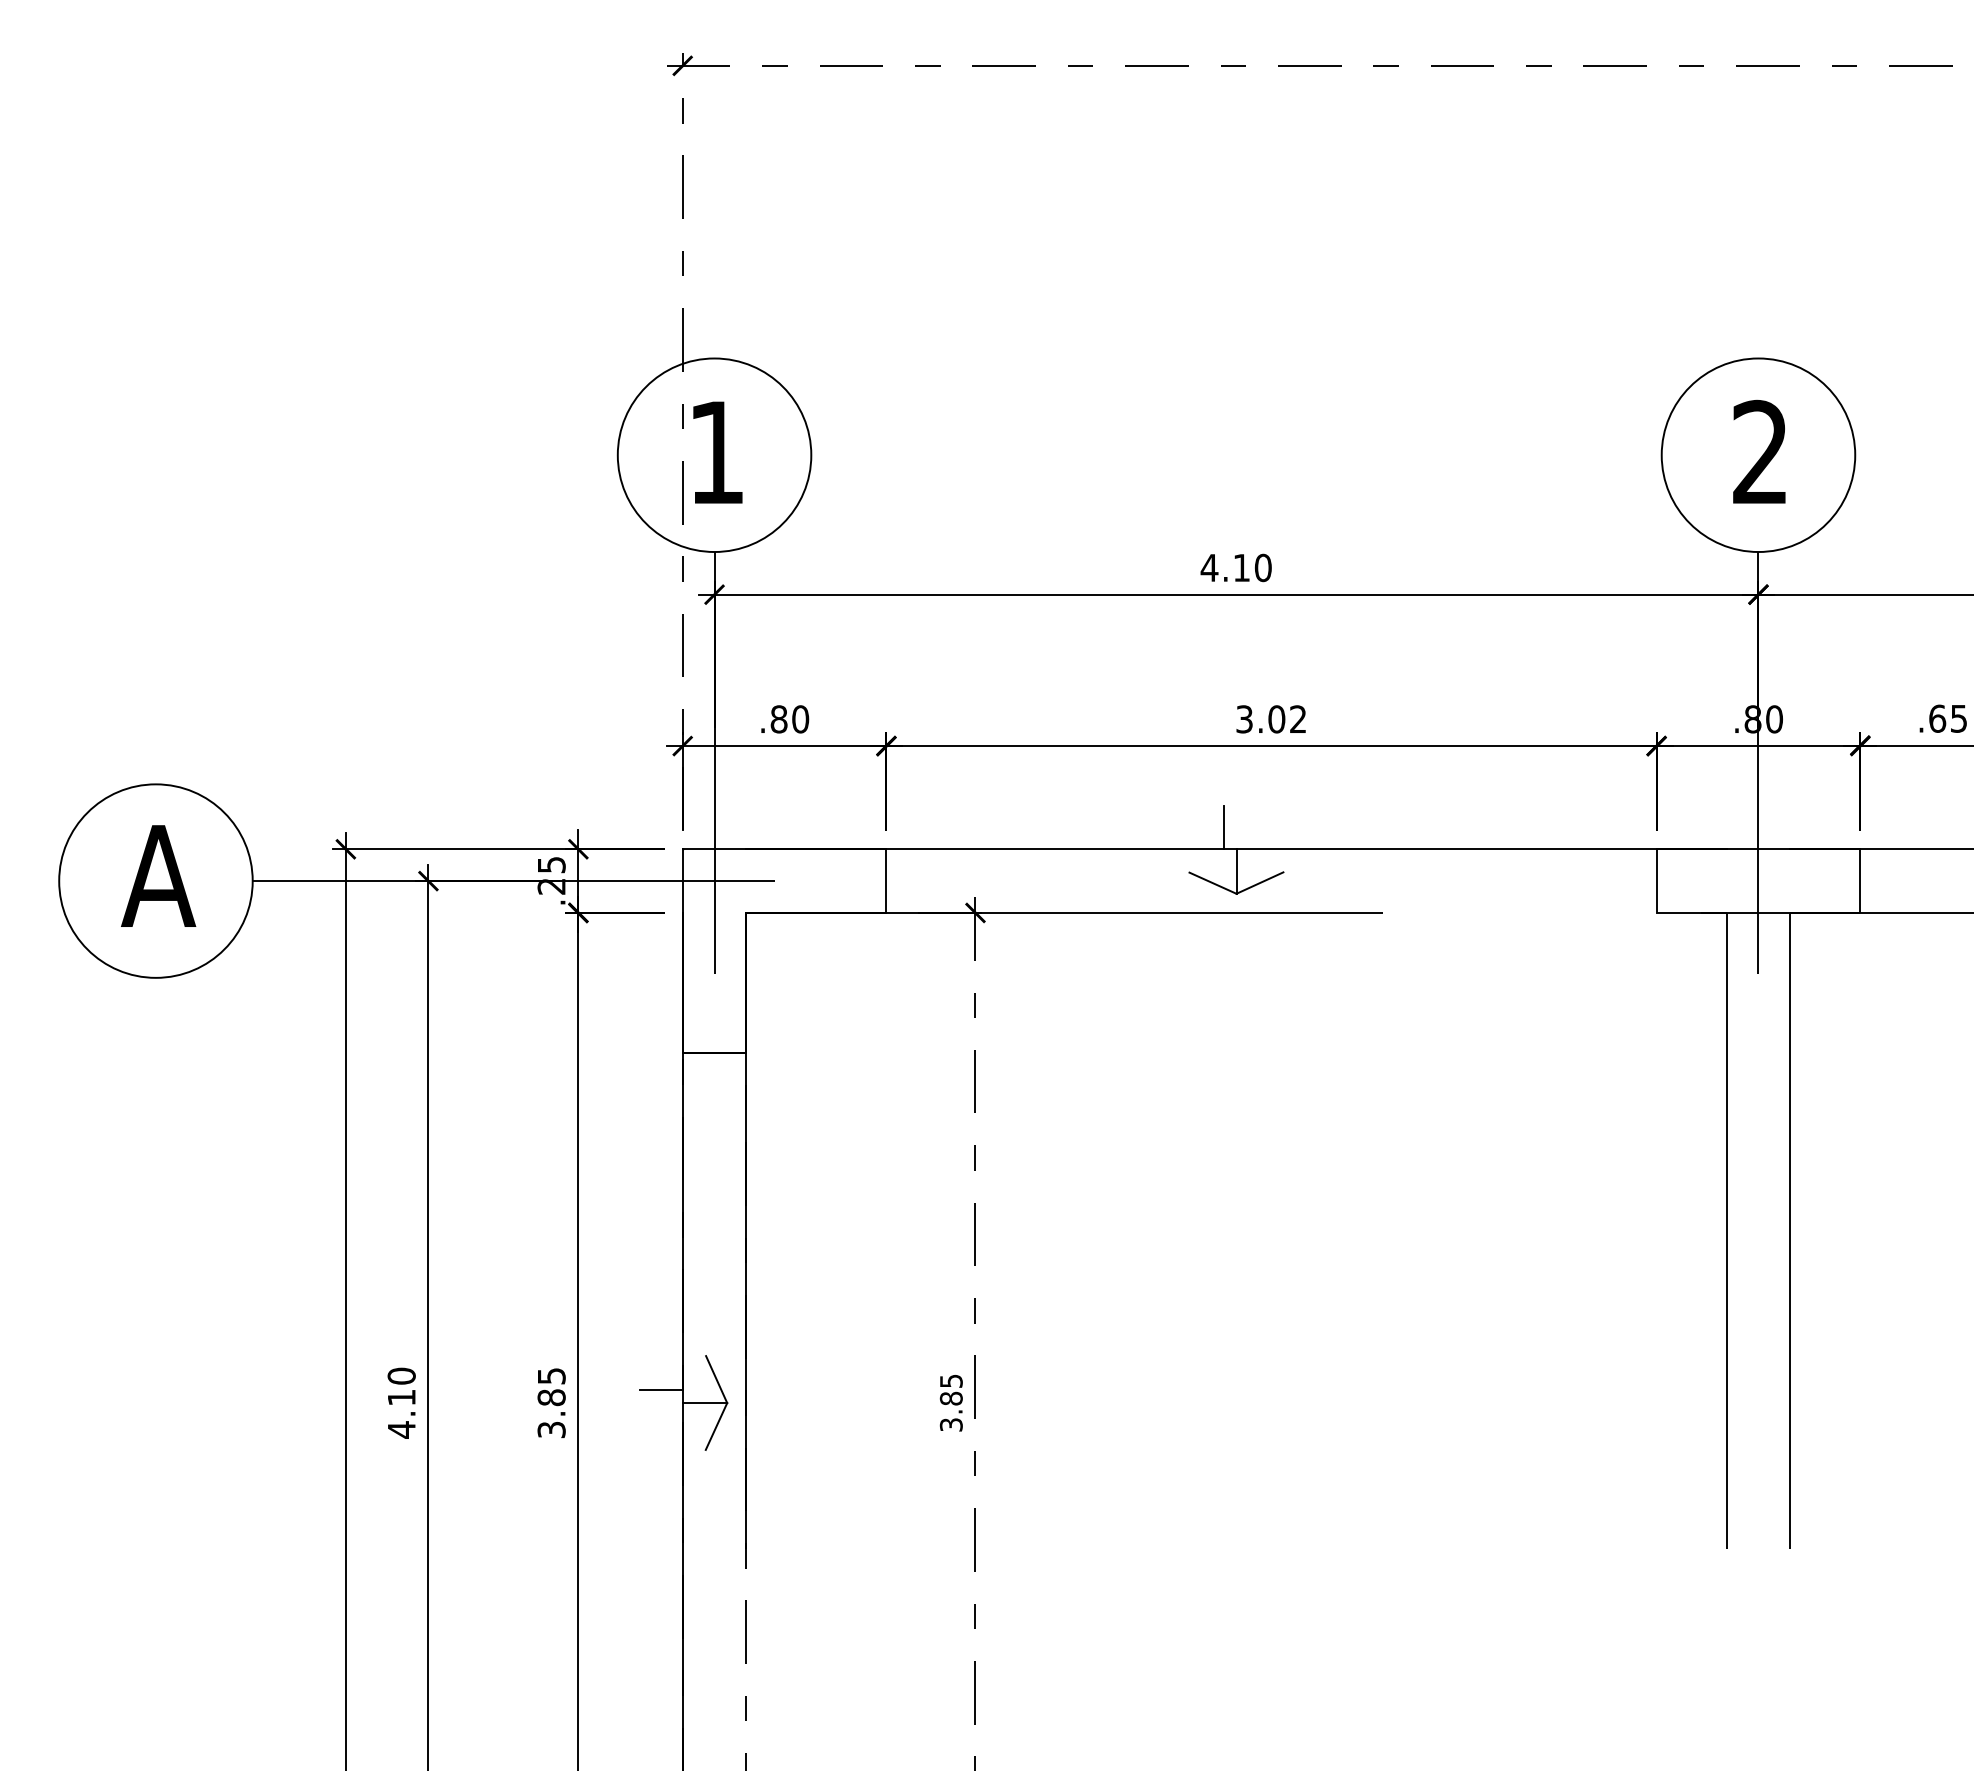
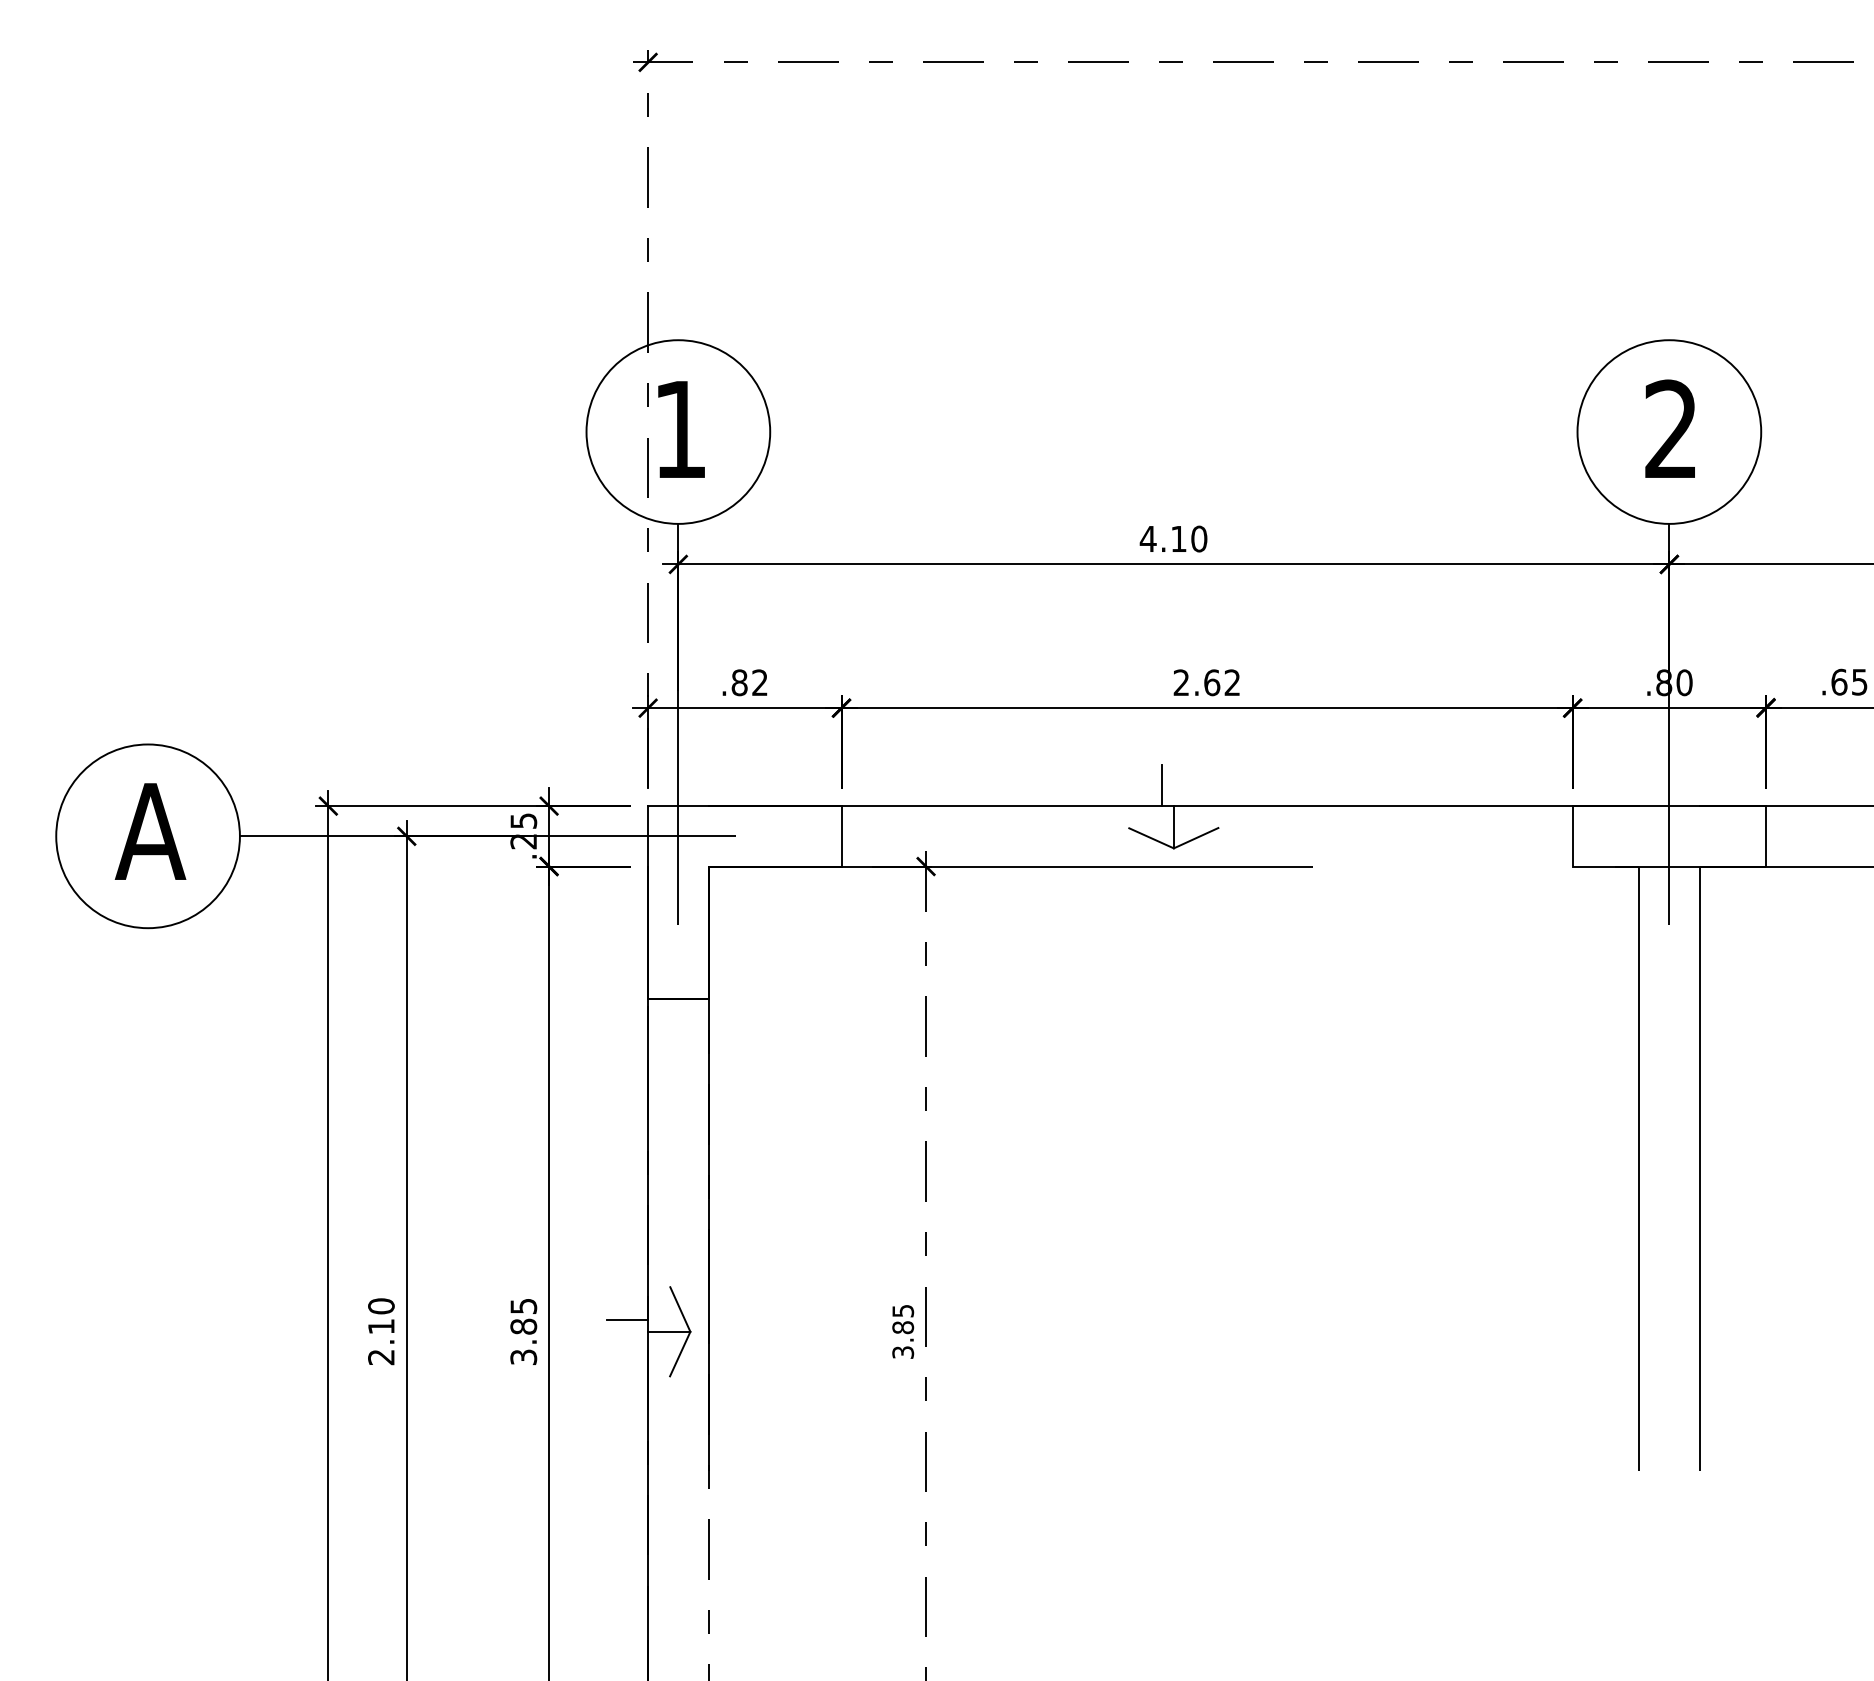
text: (800, 719) -> (759, 682), .80 -> .82
text: (1260, 719) -> (1196, 682), 3.02 -> 2.62
text: (401, 1429) -> (381, 1356), 4.10 -> 2.10

